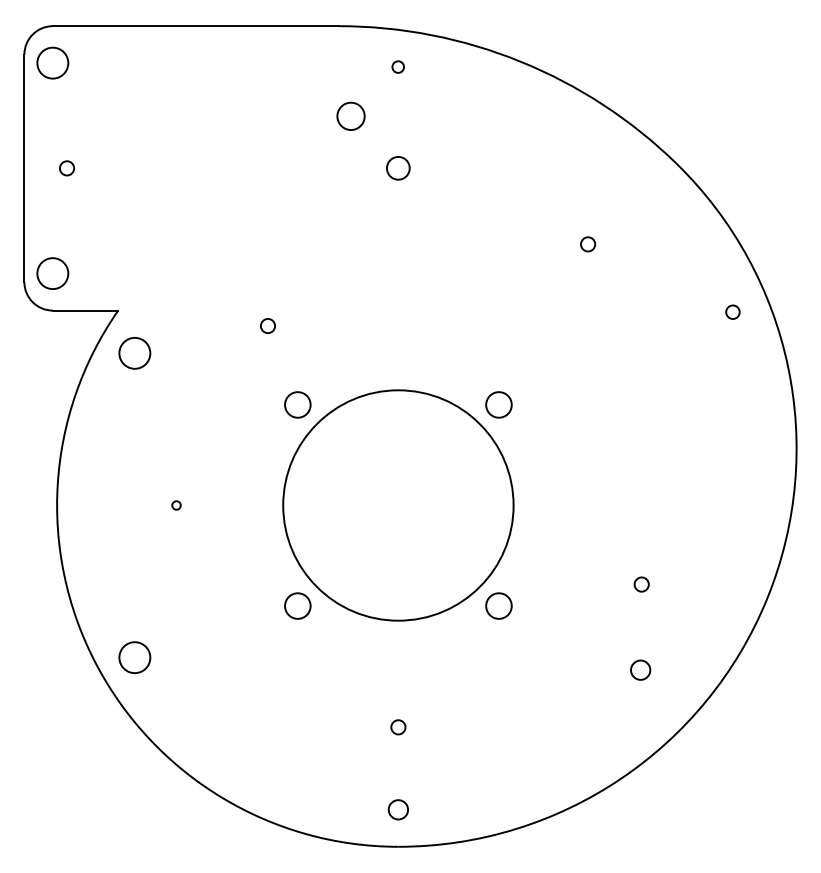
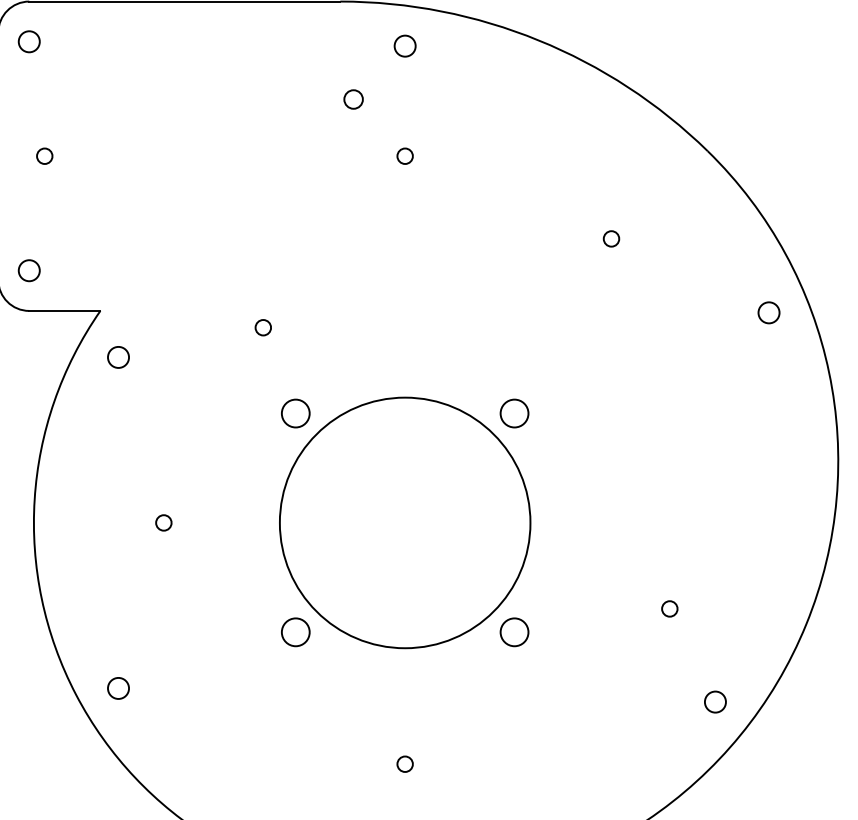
circle: (52, 62) -> (28, 41), size x0.62
circle: (397, 66) -> (404, 45), size x1.67
circle: (350, 115) -> (353, 98), size x0.62
circle: (398, 168) -> (405, 156), size x0.62
circle: (52, 273) -> (28, 270), size x0.62
circle: (732, 311) -> (768, 311), size x1.43
circle: (134, 353) -> (118, 357), size x0.62
circle: (176, 505) -> (163, 522), size x1.67
circle: (134, 657) -> (118, 688), size x0.62
circle: (640, 669) -> (715, 701), moved

